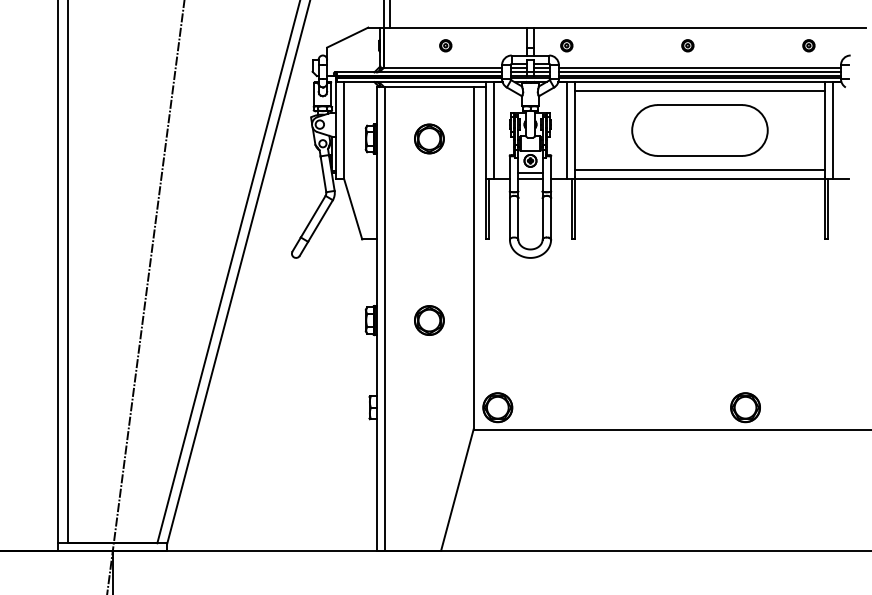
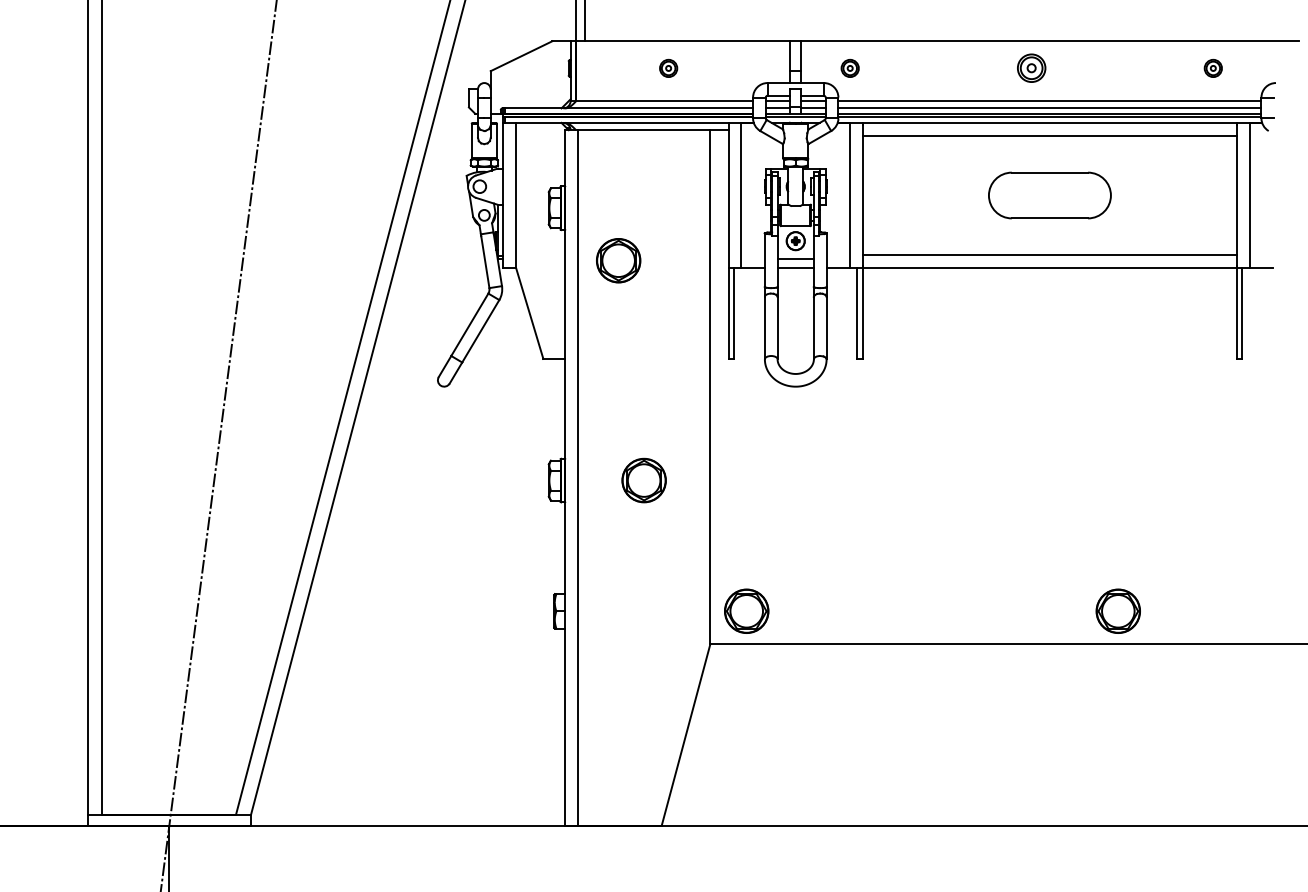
part: (687, 45) -> (1031, 68), size x1.6
part: (699, 130) -> (1049, 195), size x0.6
part: (429, 138) -> (618, 260), moved

